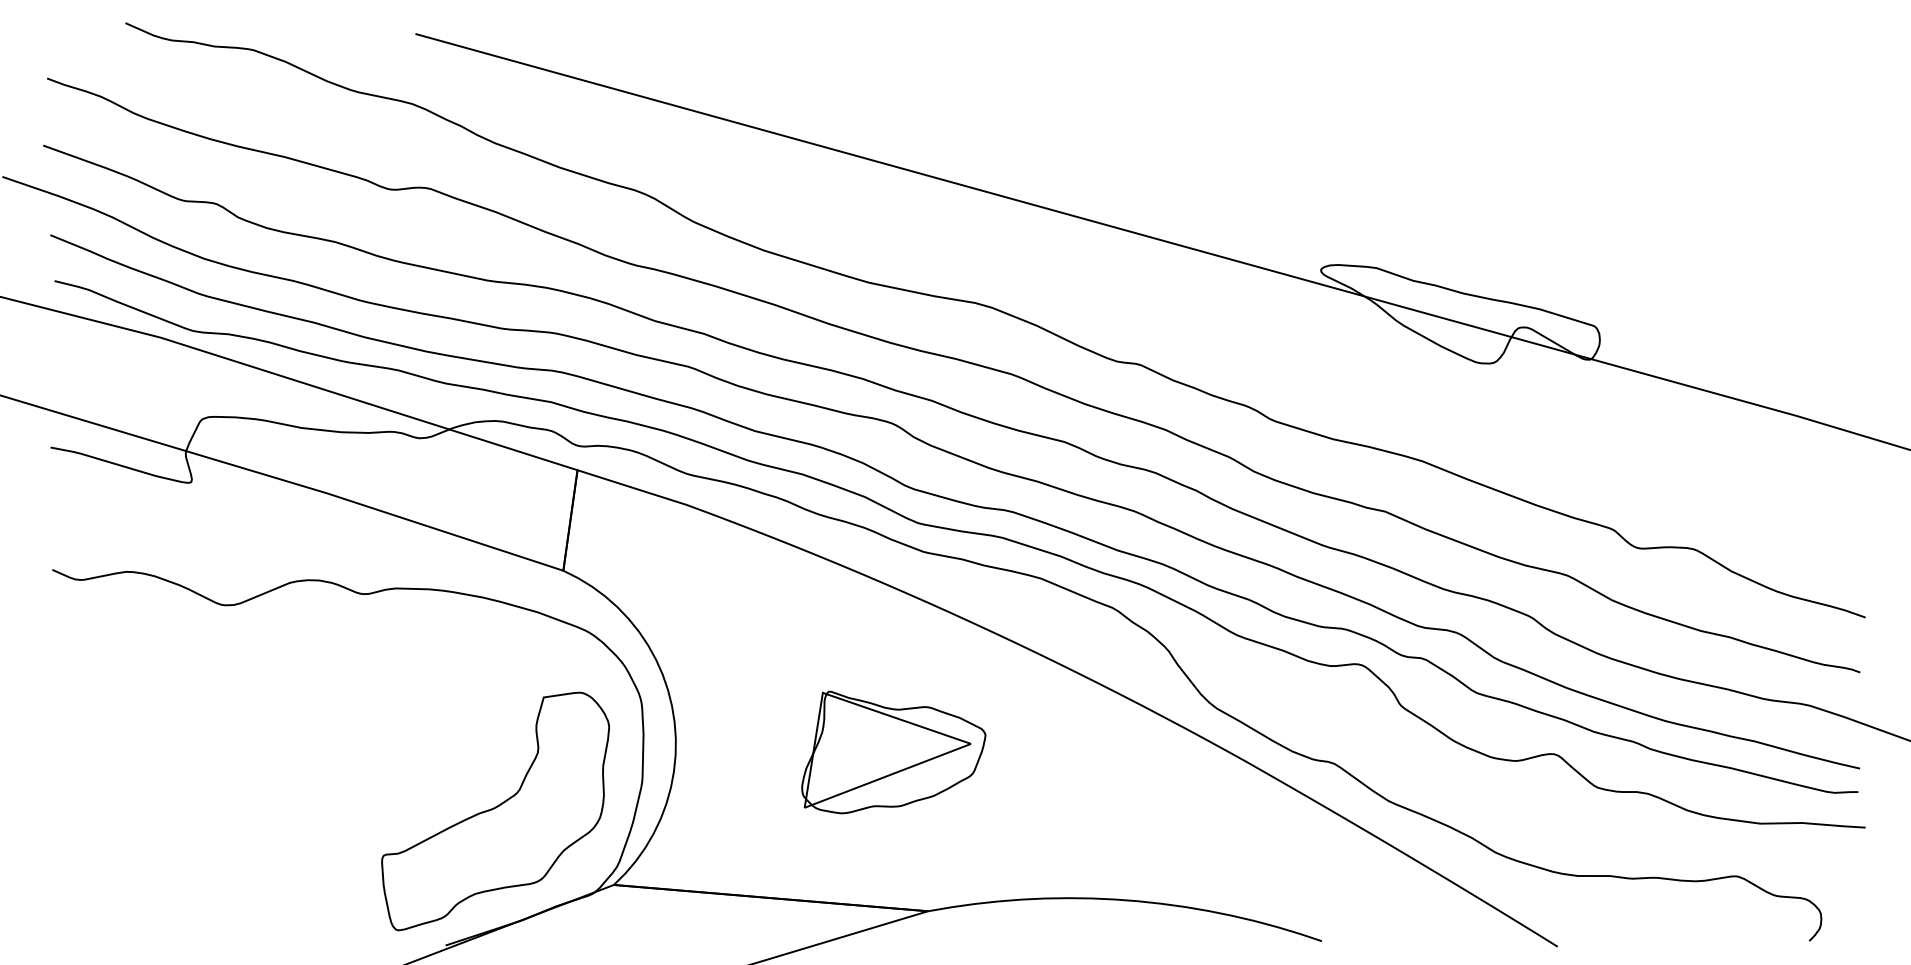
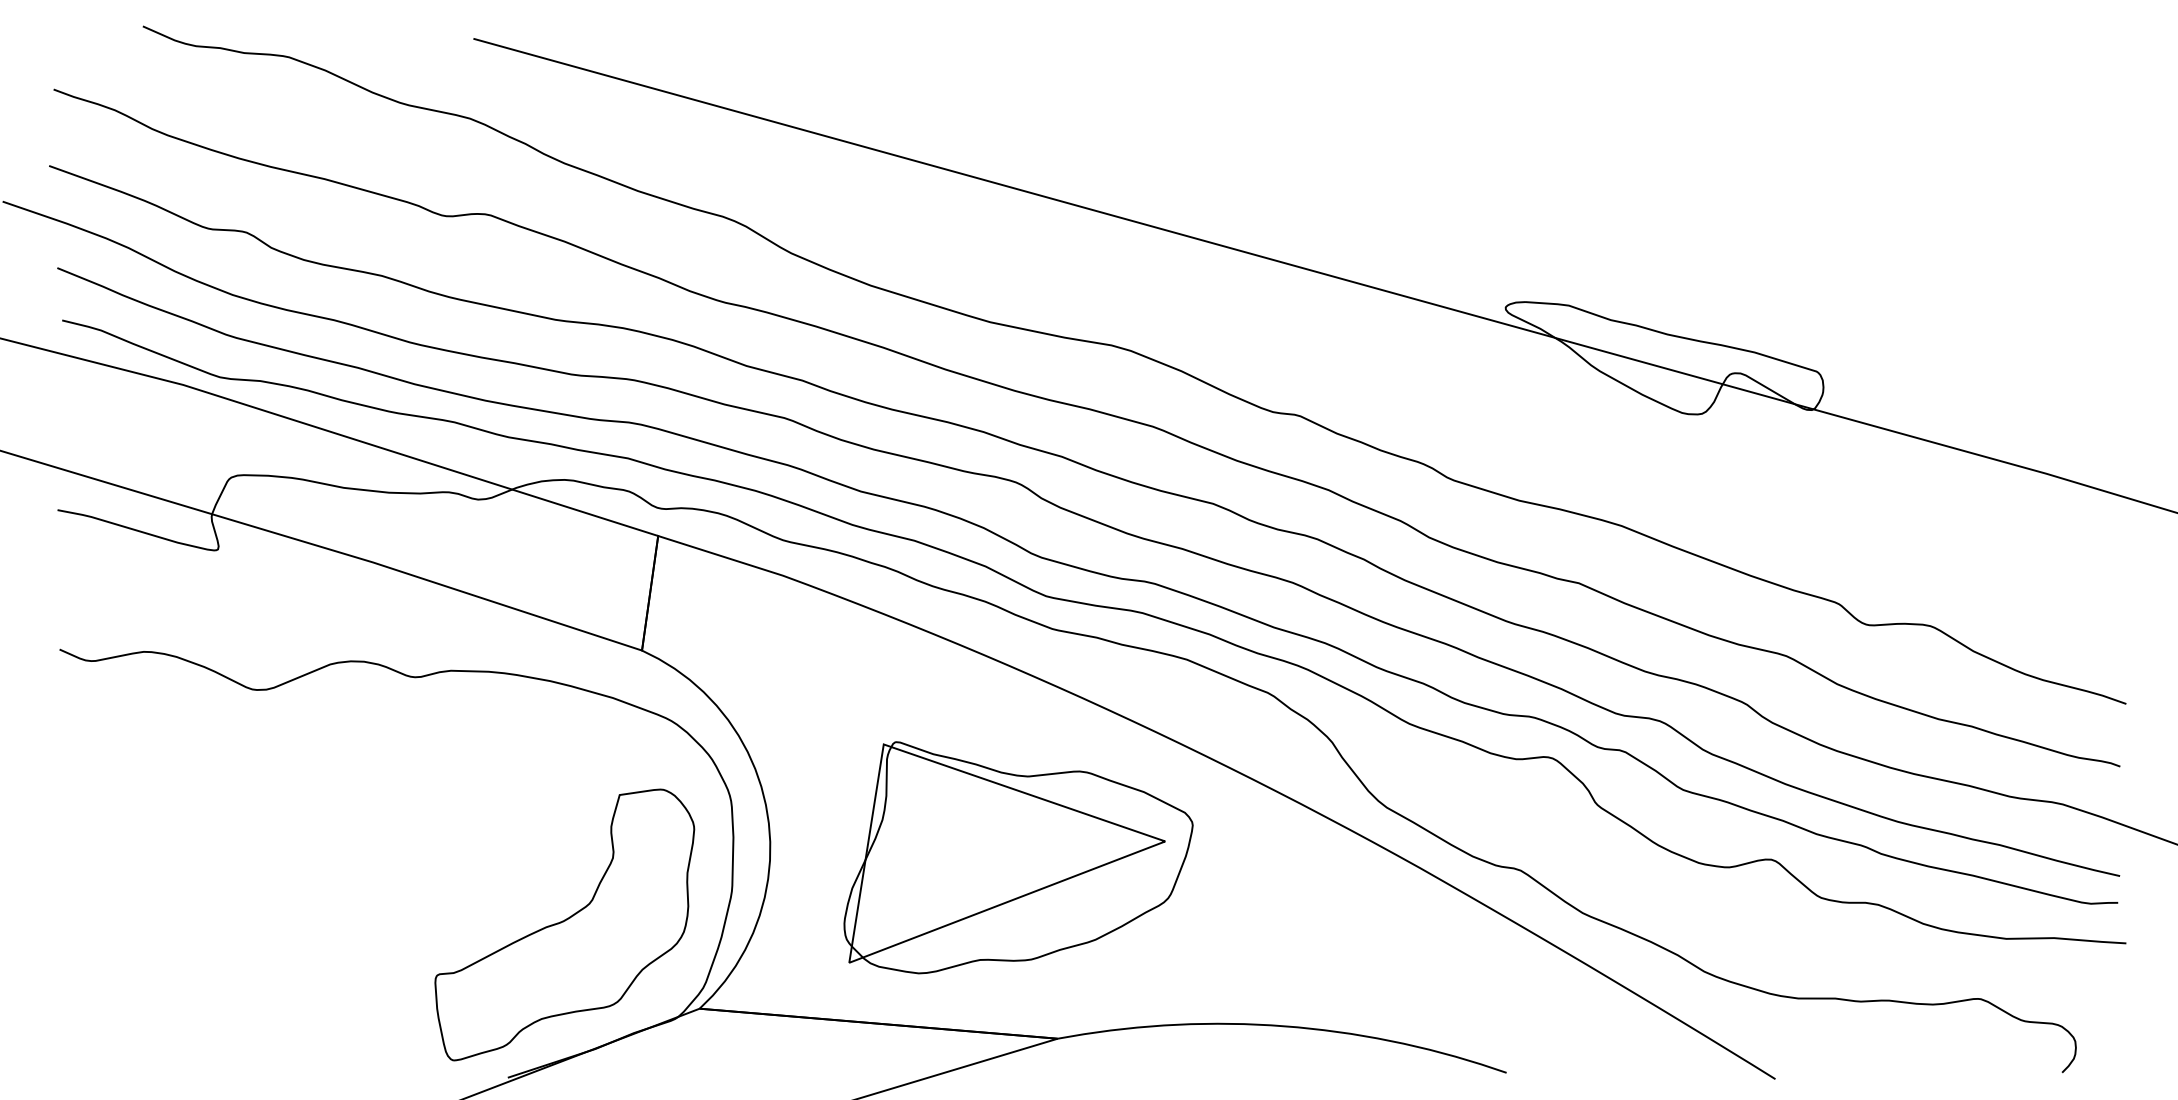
part: (893, 752) -> (1018, 857), size x1.67

